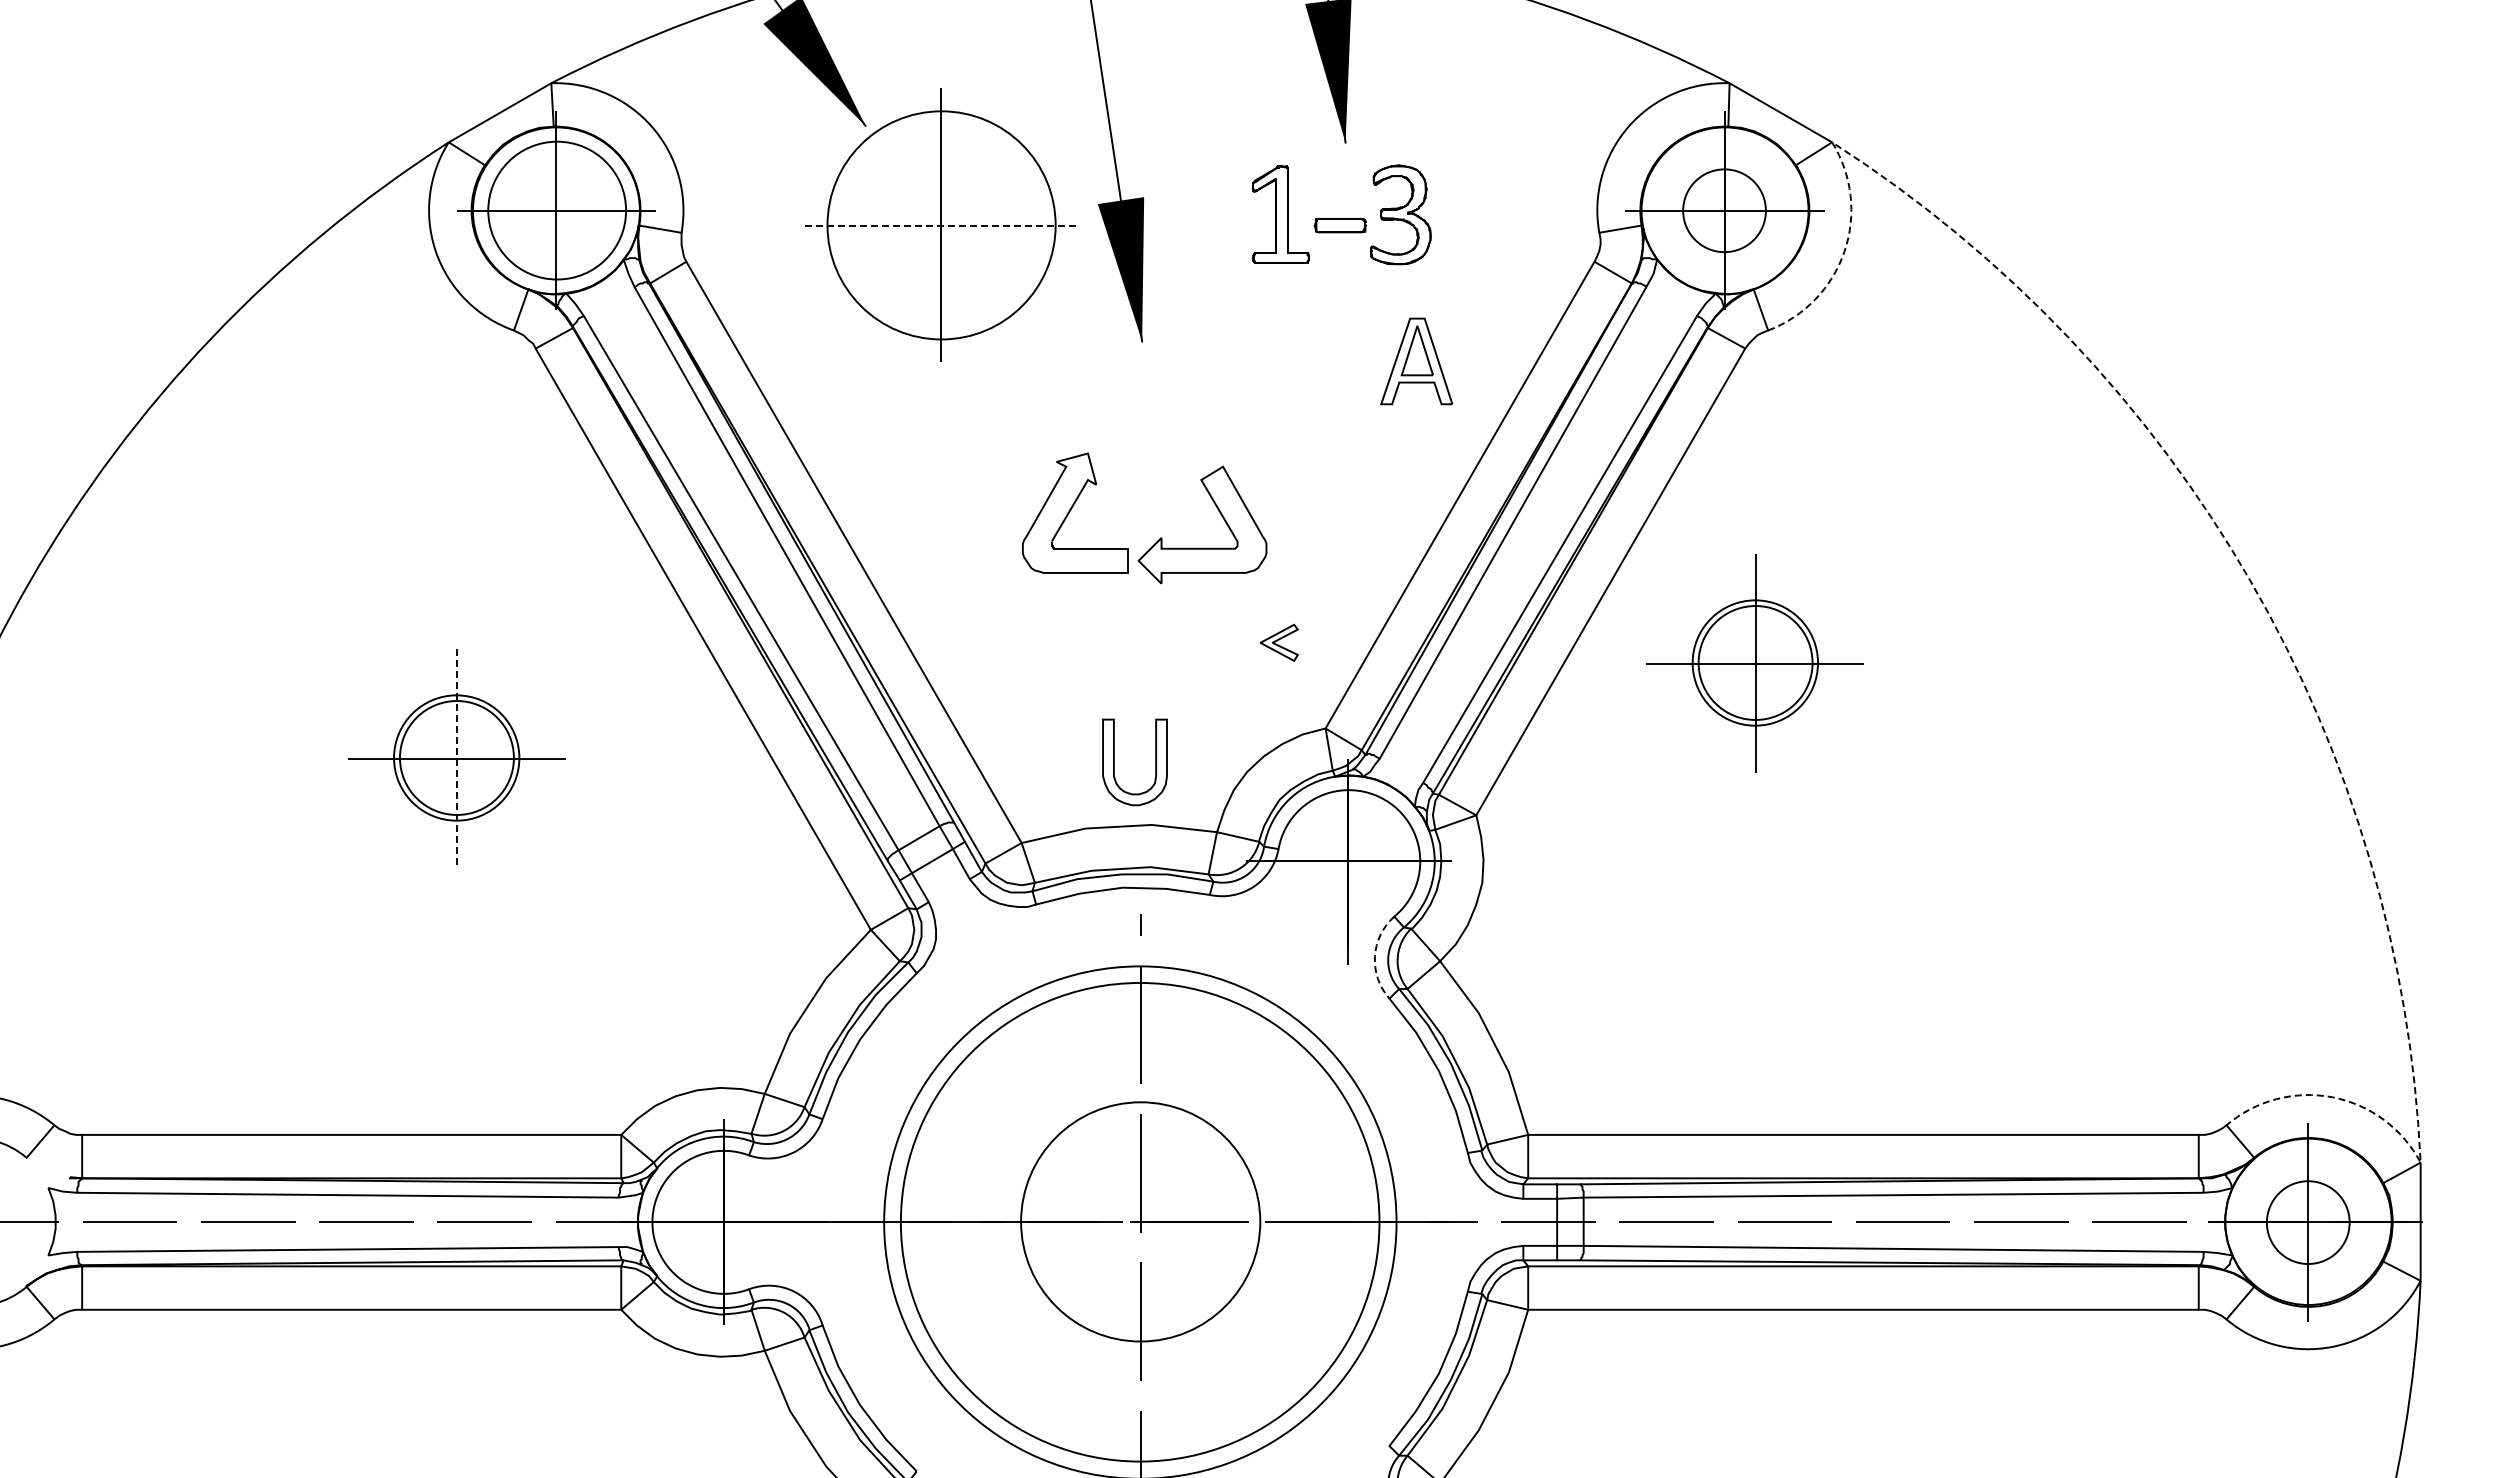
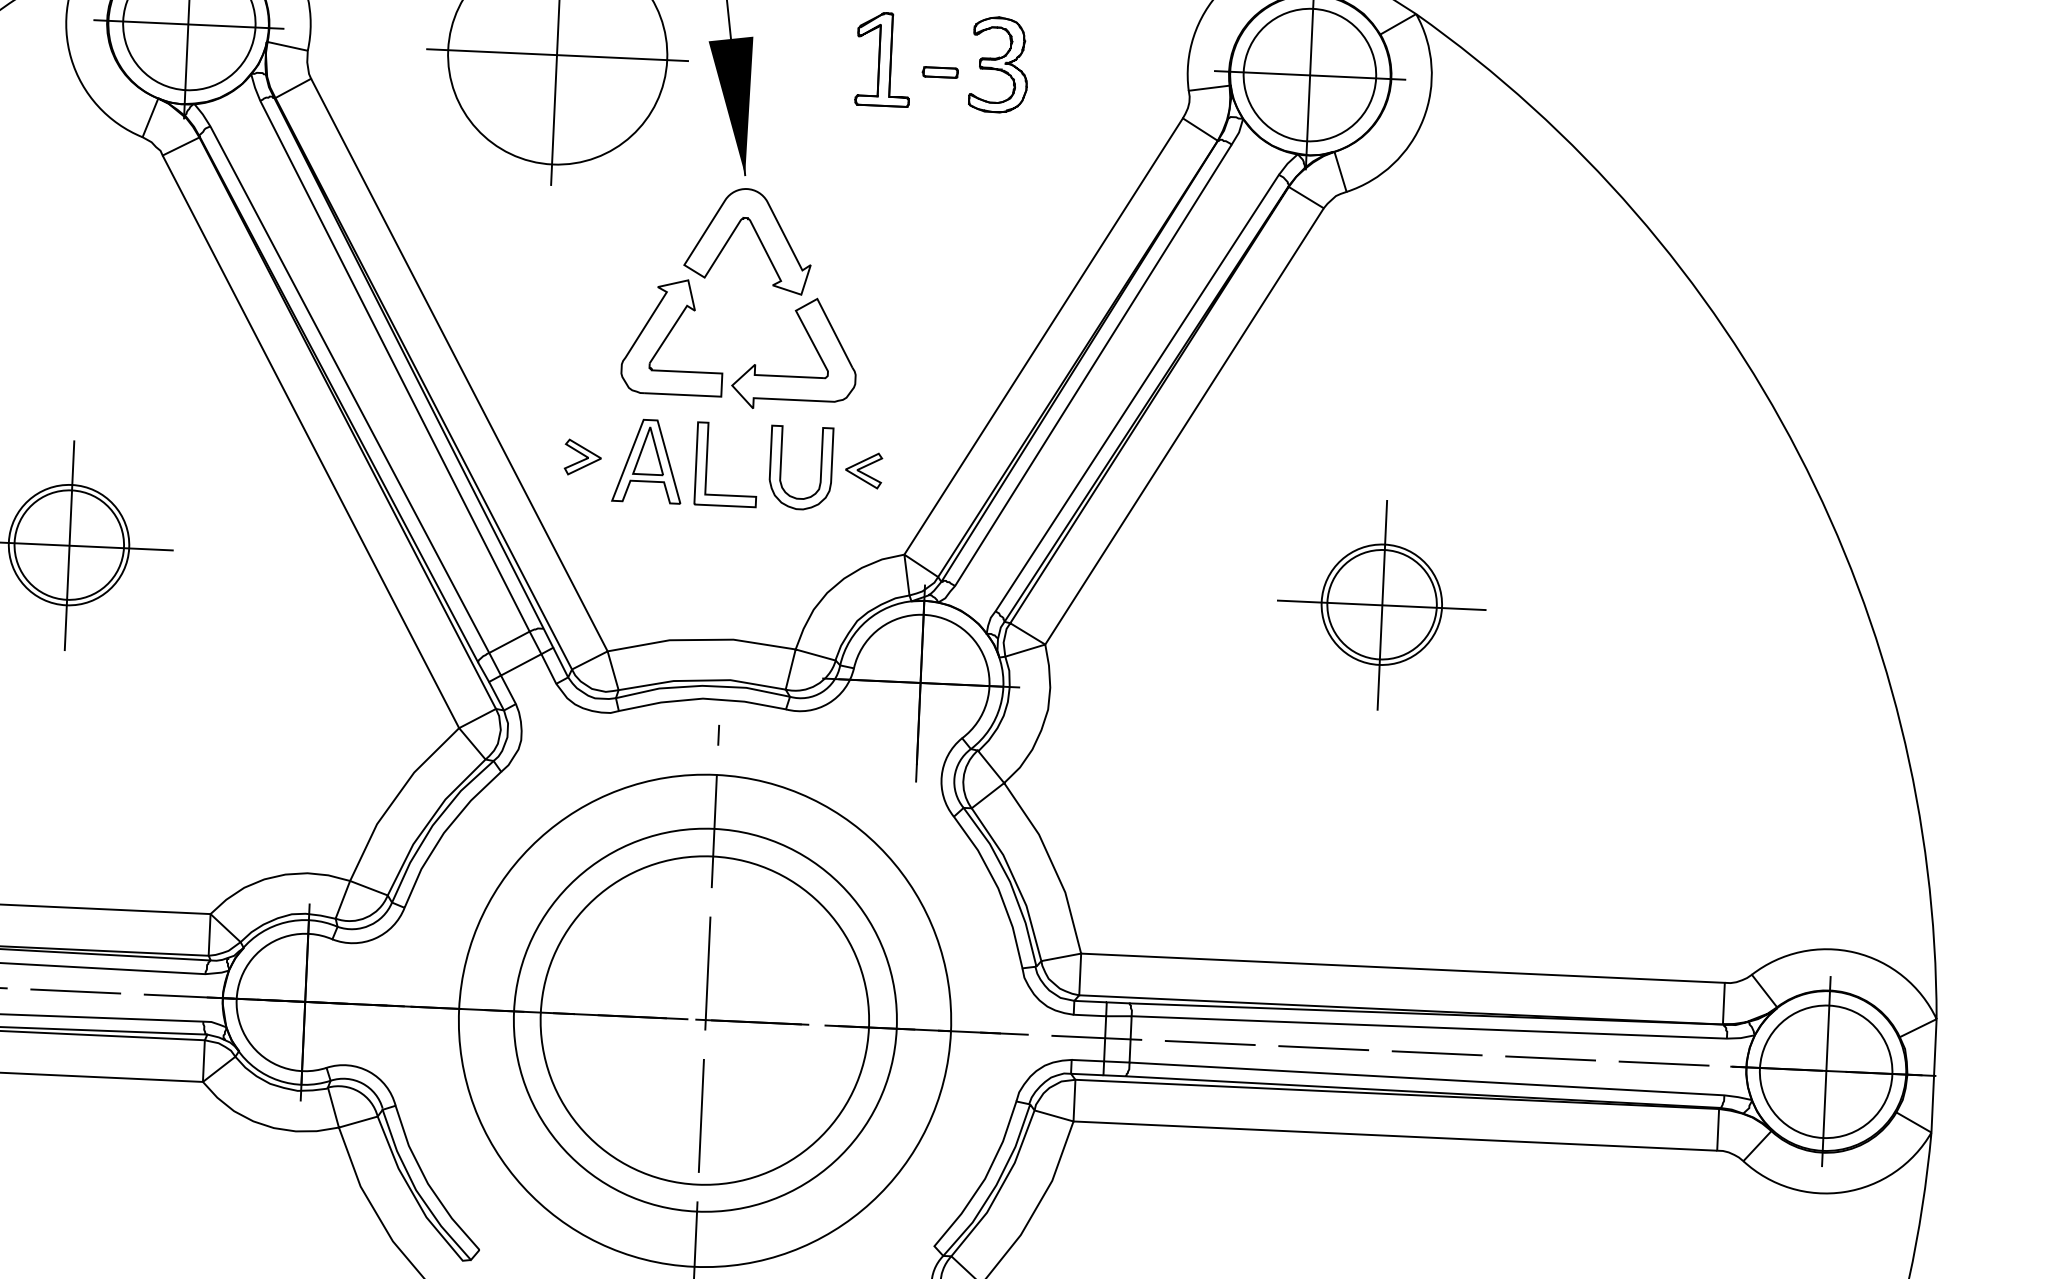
circle: (1724, 210) -> (1309, 74), size x1.67
line: (941, 225) -> (557, 55), dashed -> solid
part: (1339, 225) -> (939, 72), size x0.71
part: (1416, 361) -> (647, 461), moved
part: (1157, 404) -> (757, 236), added
line: (2250, 580) -> (1798, 452), dashed -> solid
part: (986, 642) -> (582, 457), added
part: (1116, 643) -> (707, 463), added
part: (1754, 663) -> (1381, 605), moved
line: (457, 758) -> (69, 545), dashed -> solid
part: (1114, 762) -> (781, 467), moved
arc: (1374, 956) -> (941, 775), dashed -> solid
circle: (1140, 1221) -> (705, 1019), size x1.67
circle: (1140, 1222) -> (705, 1020), size x0.71
circle: (2308, 1222) -> (1826, 1071), size x1.67

